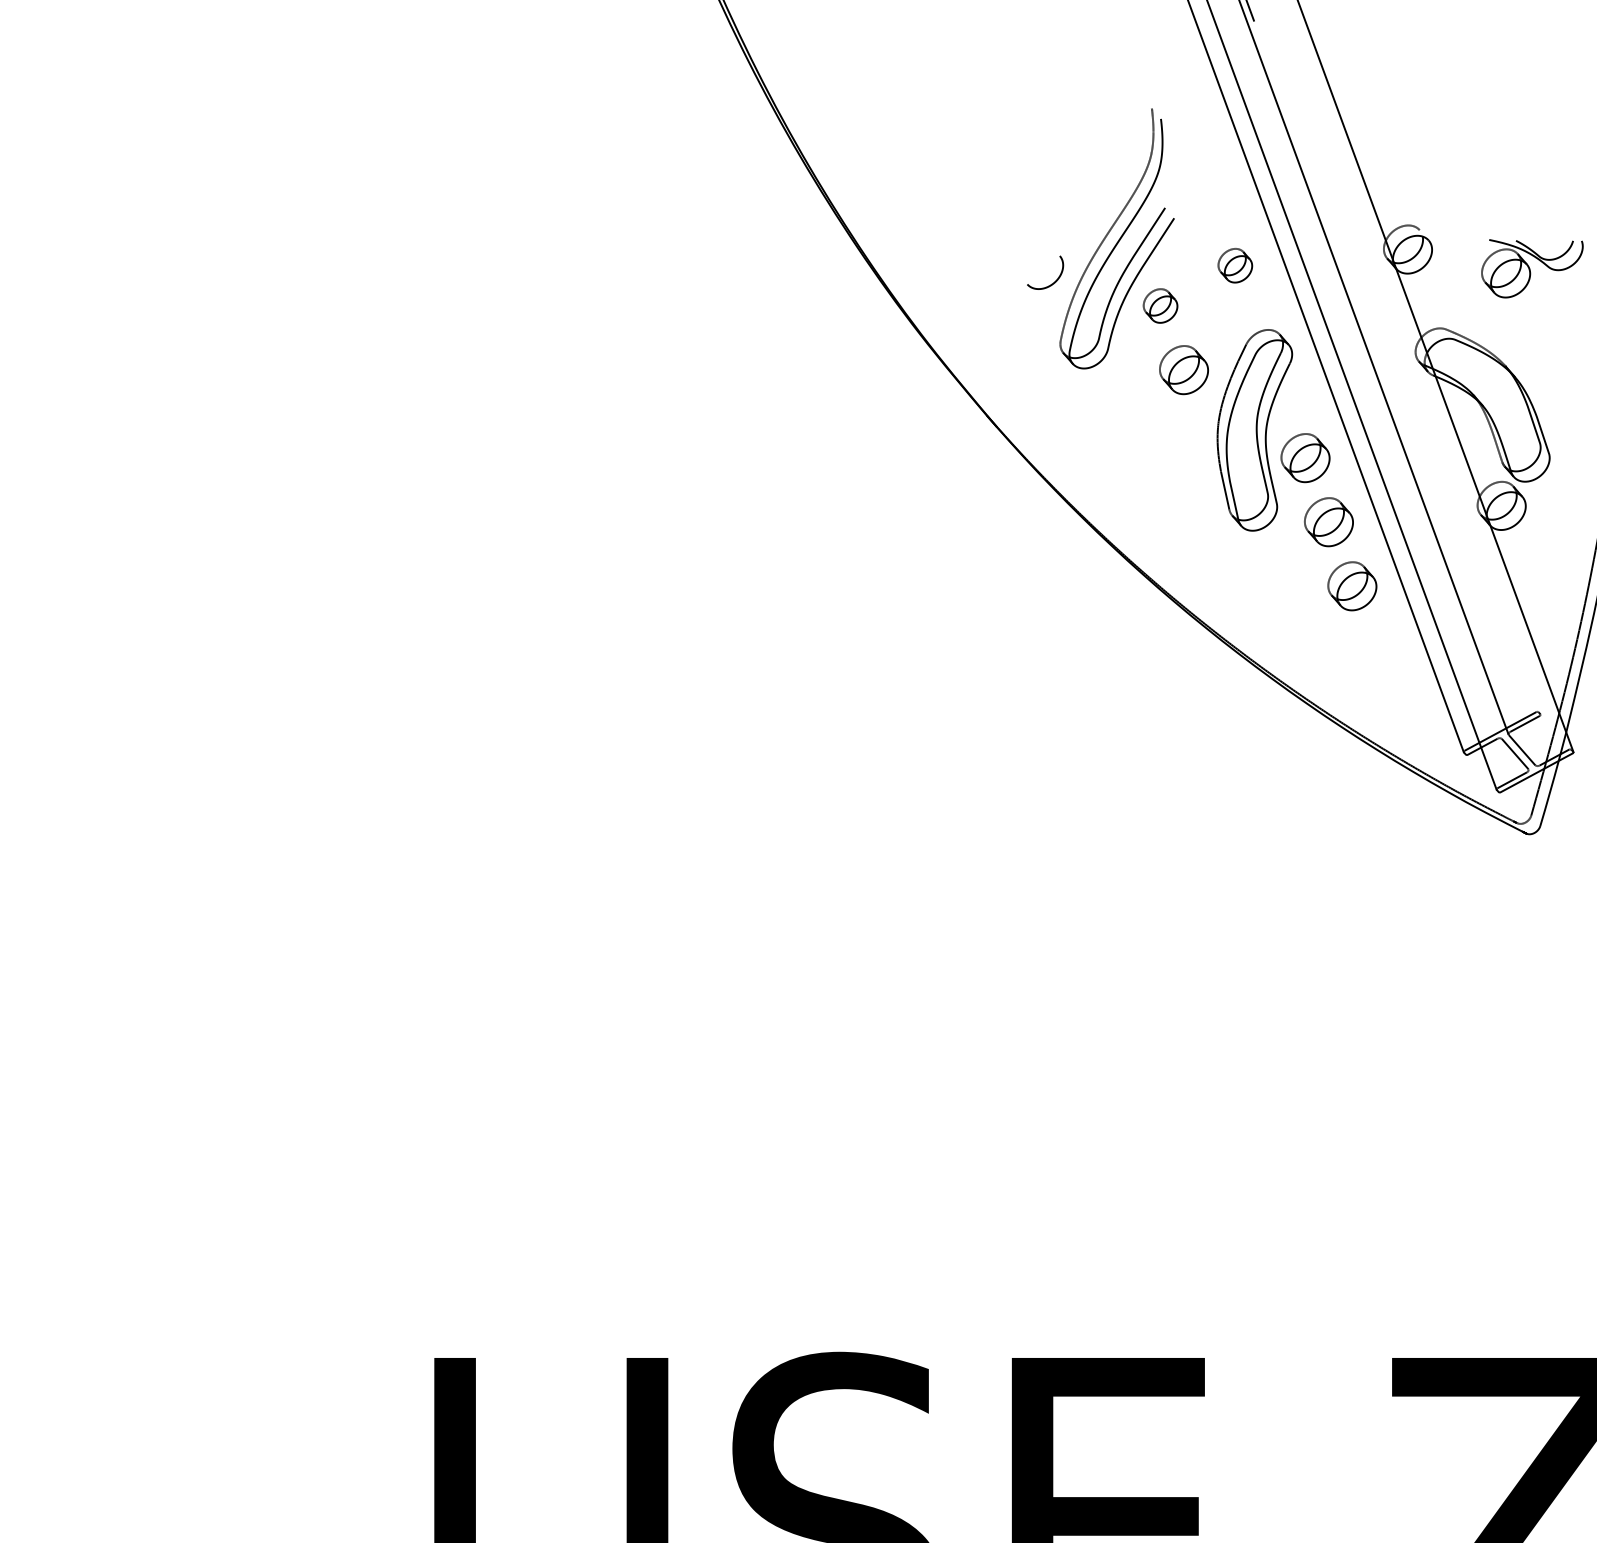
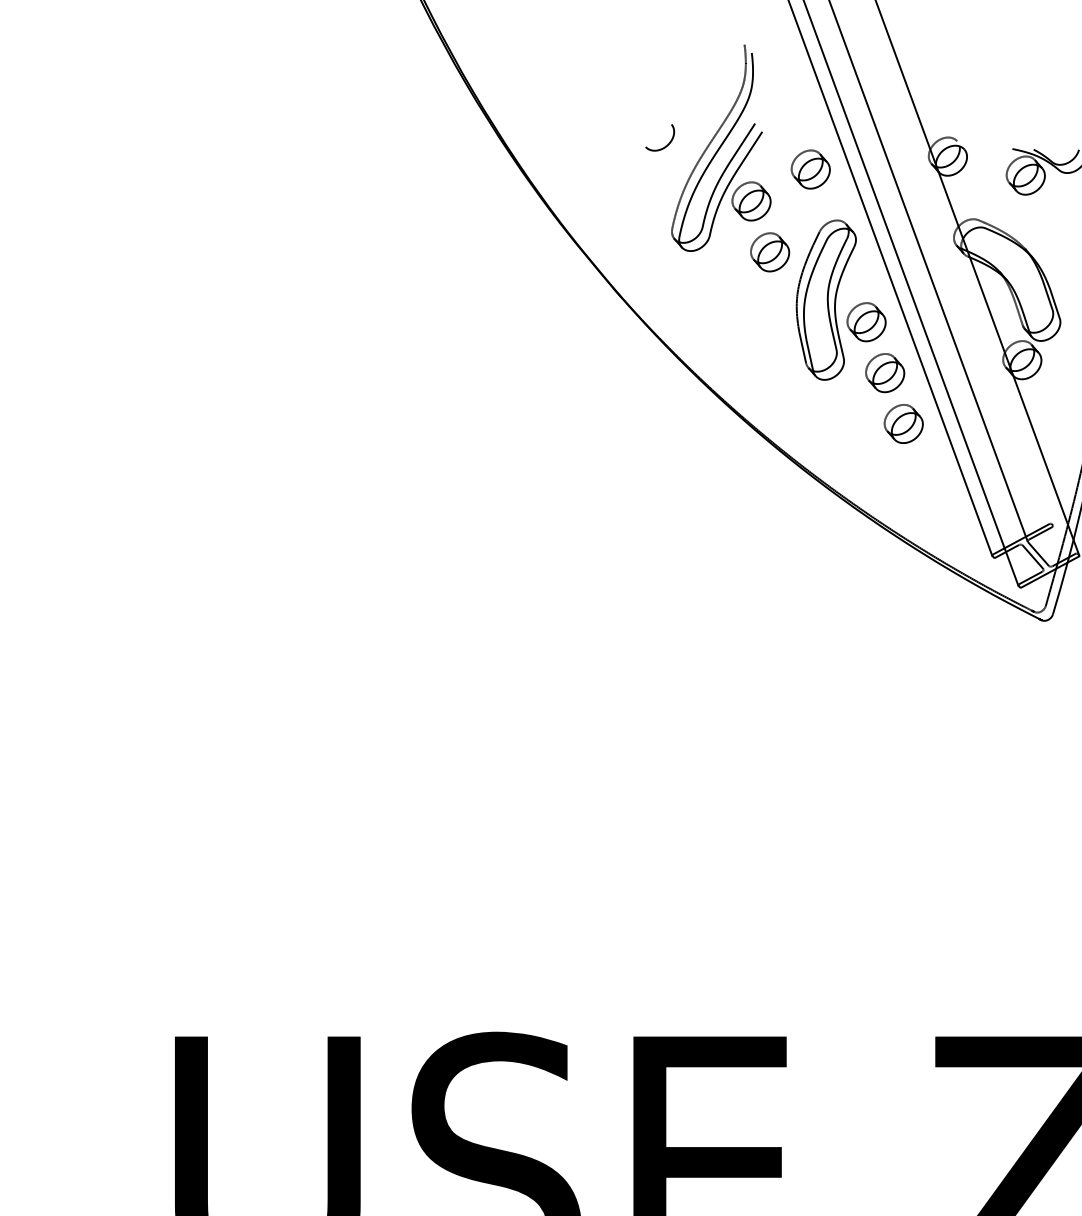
part: (1235, 265) -> (810, 169), size x1.43
curve: (1051, 283) -> (664, 146), moved
part: (1160, 305) -> (751, 201), size x1.43

